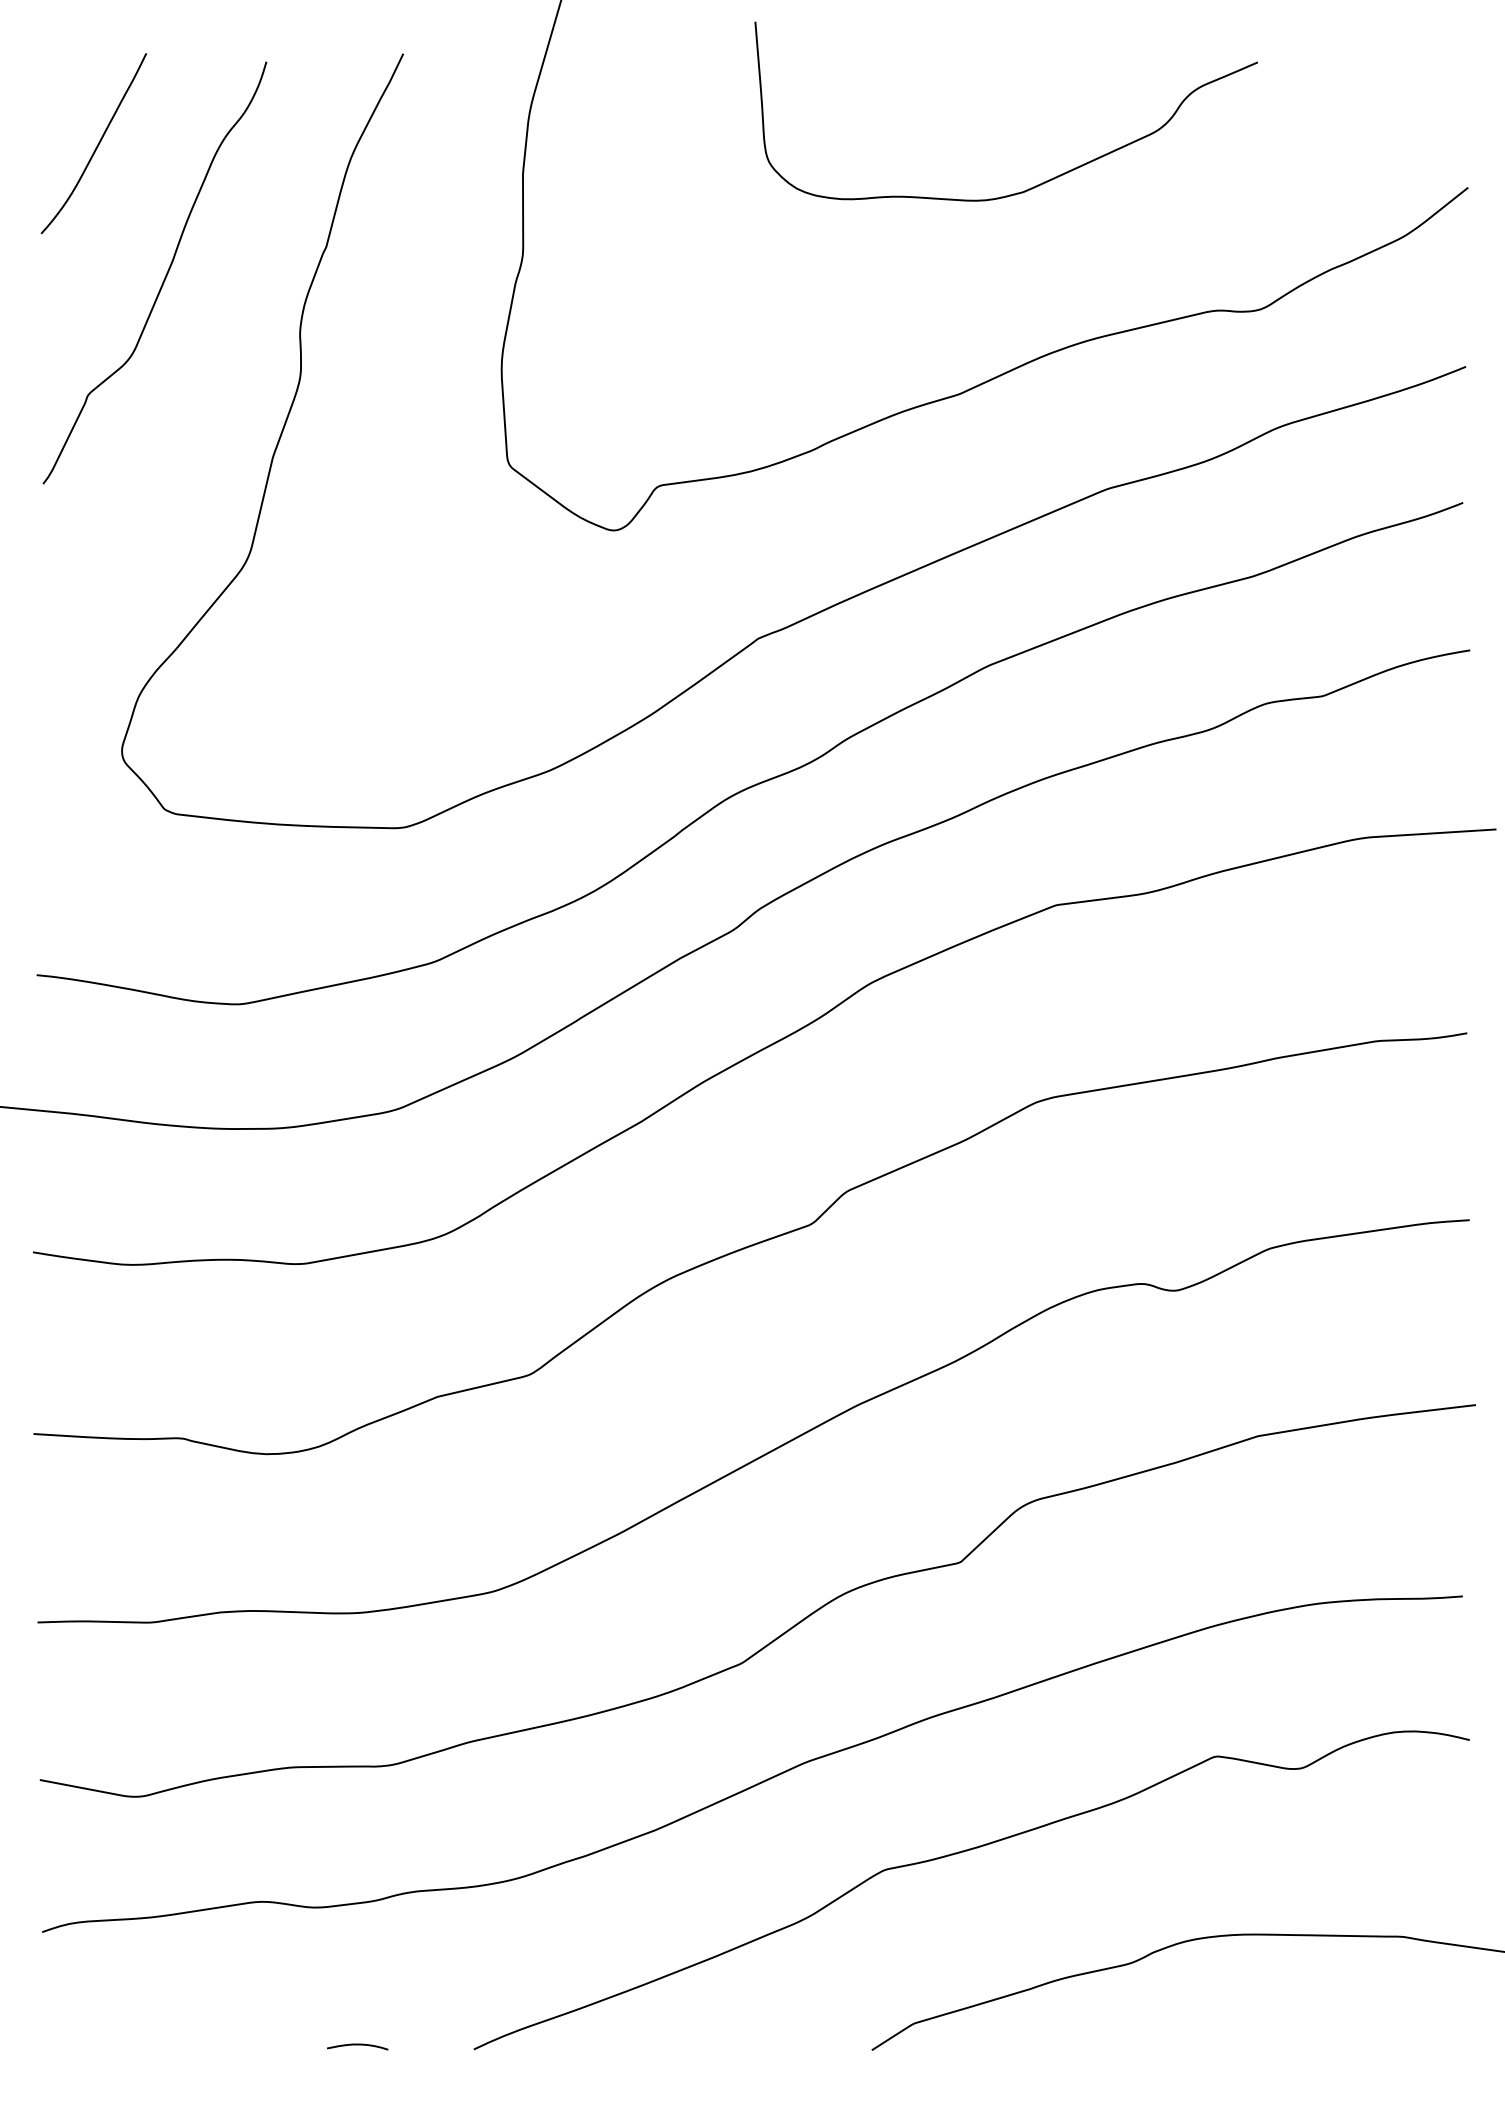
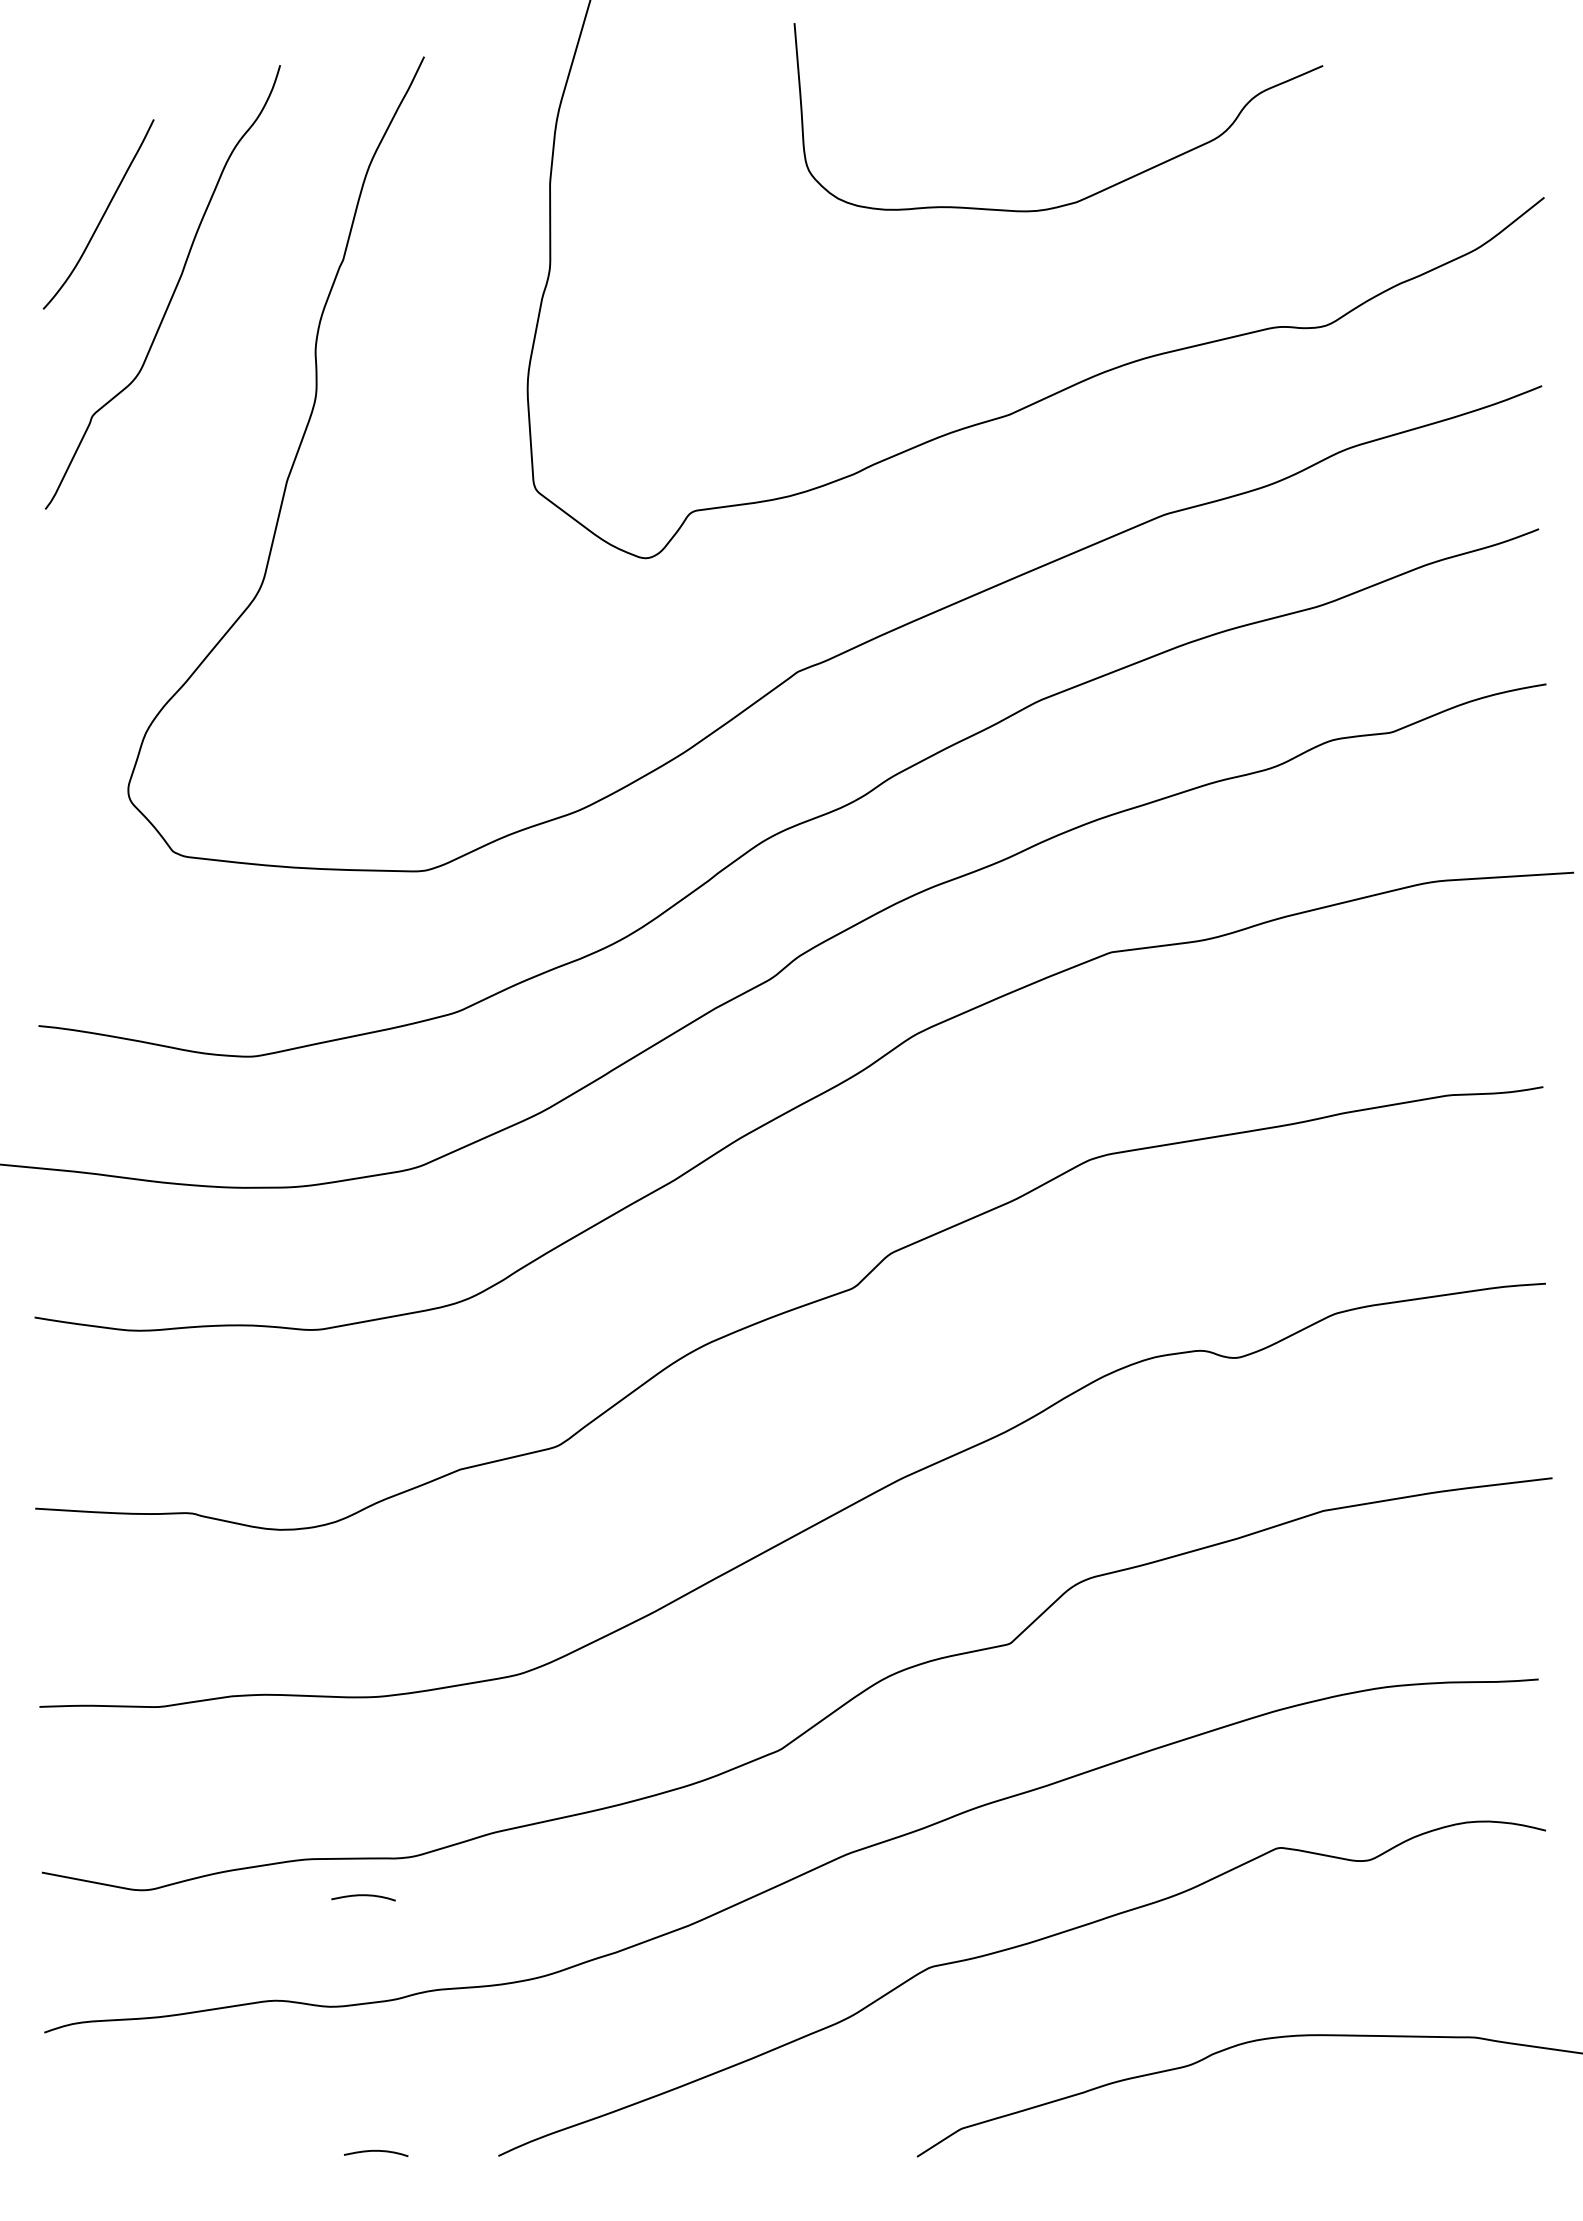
curve: (97, 144) -> (102, 215), moved
curve: (345, 1802) -> (363, 1896), added

